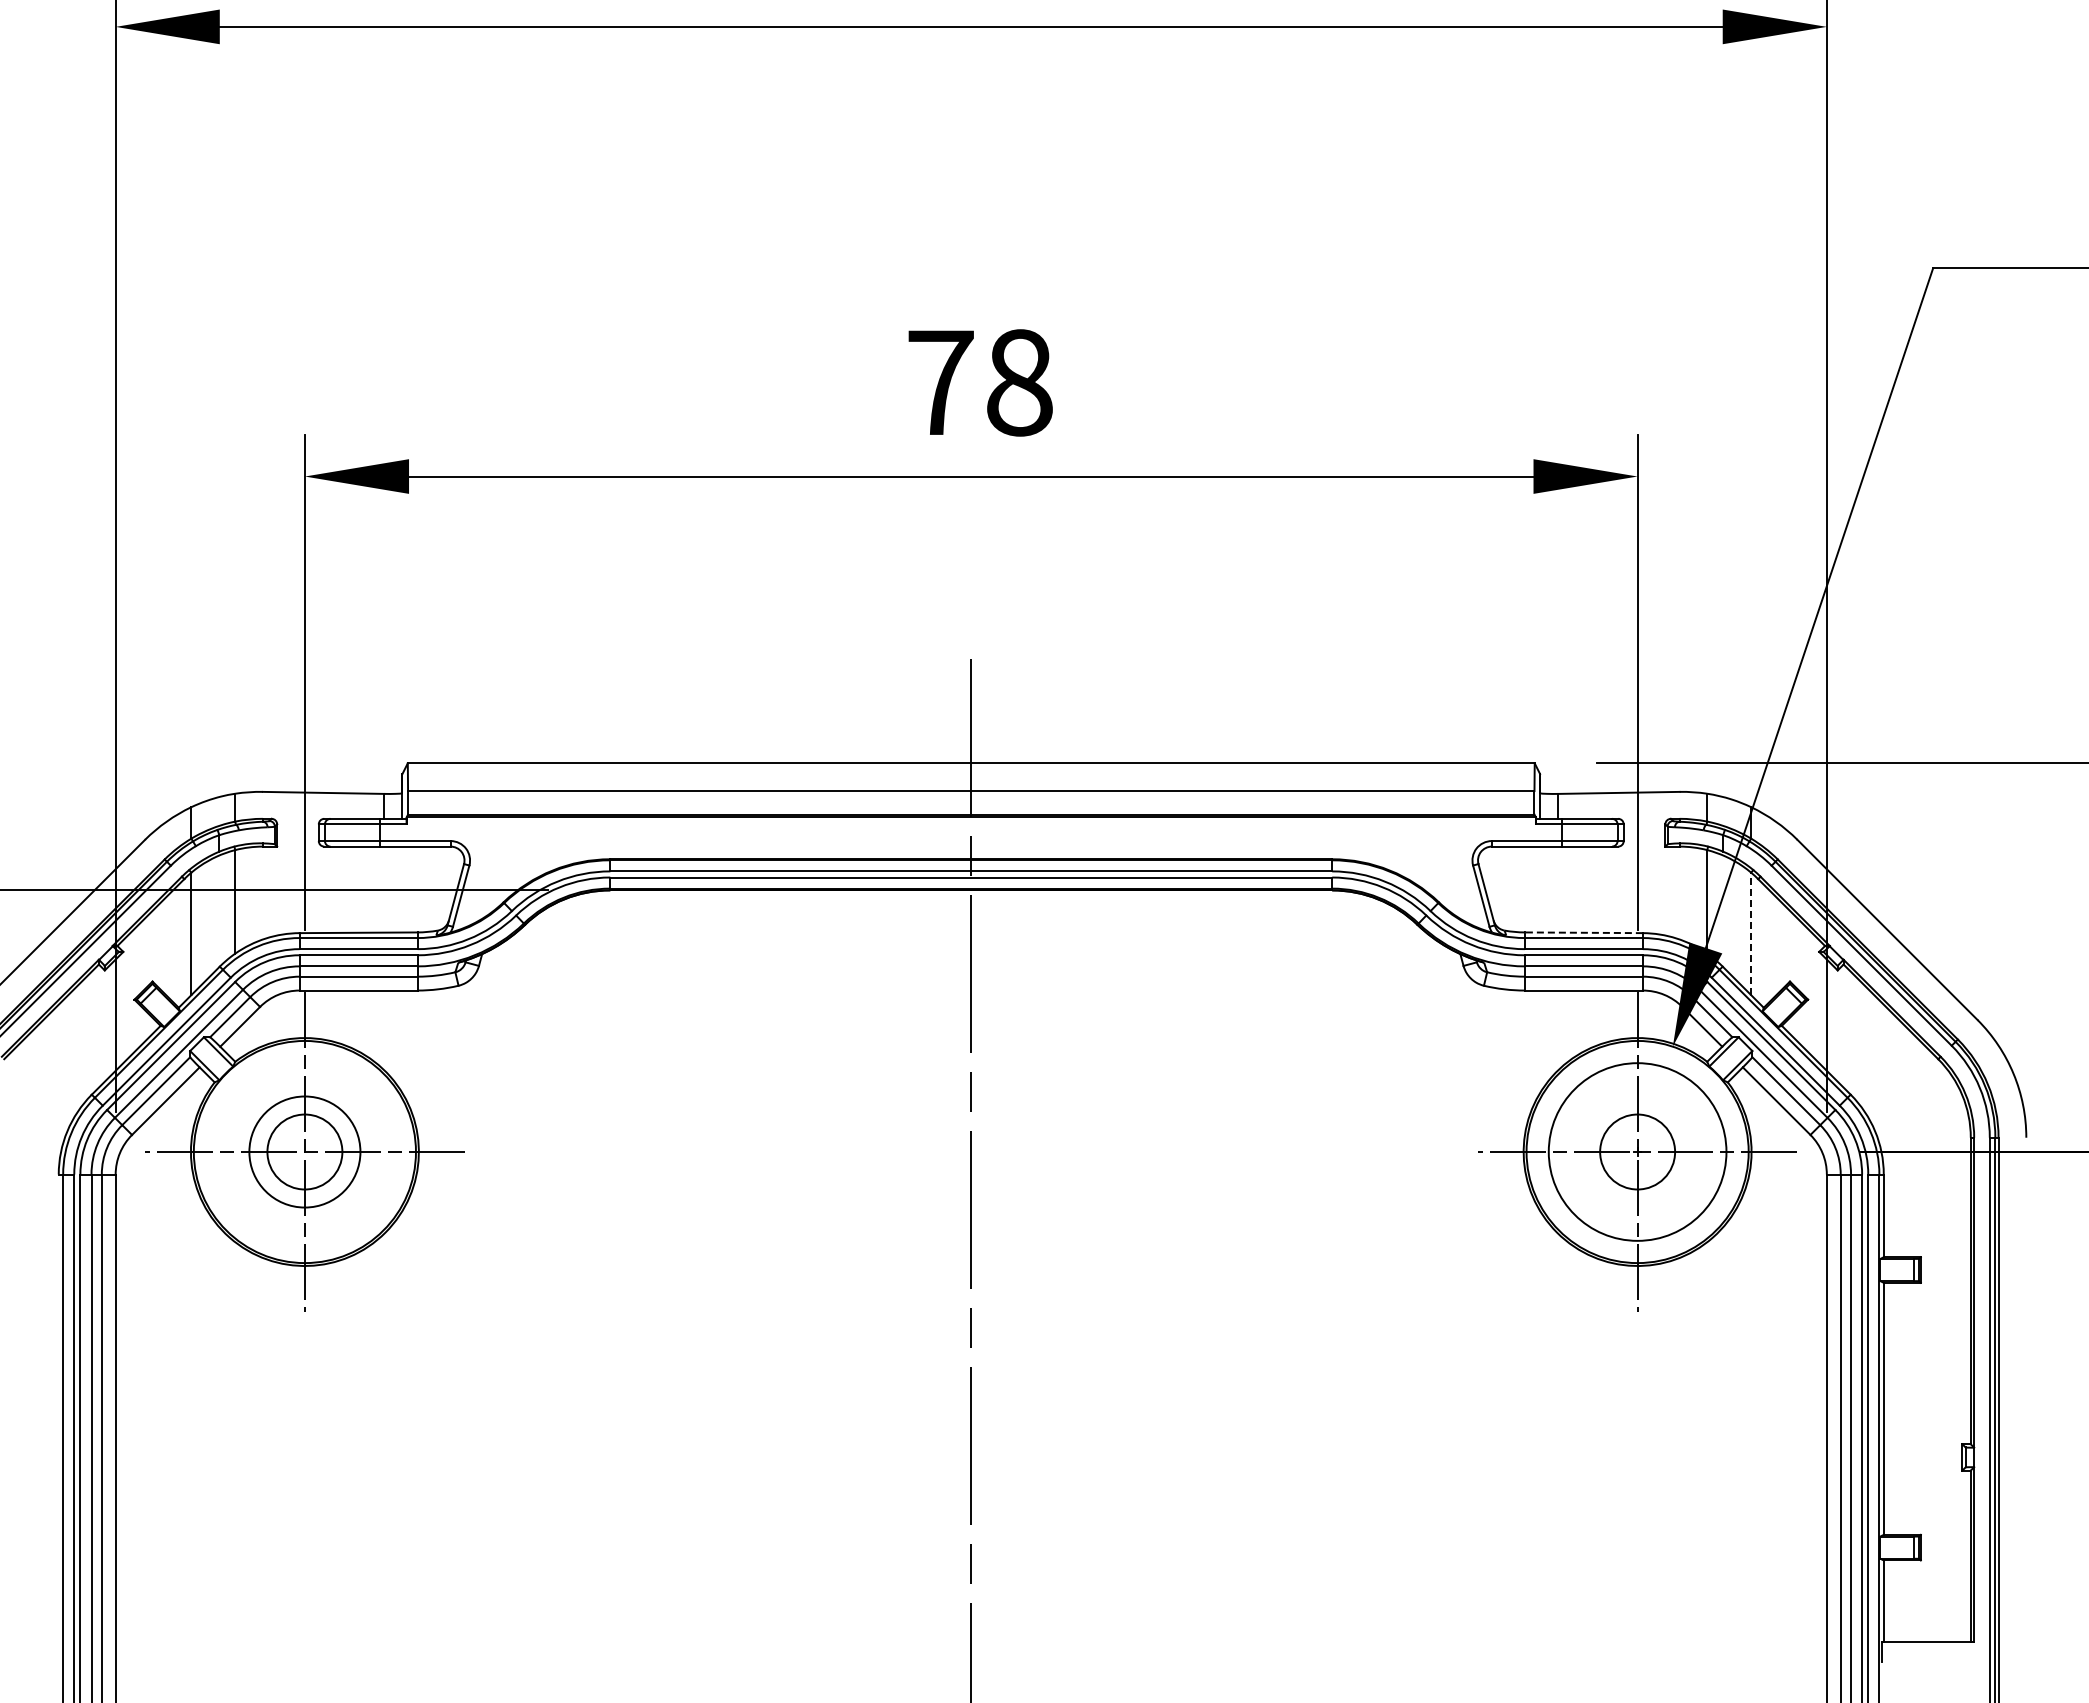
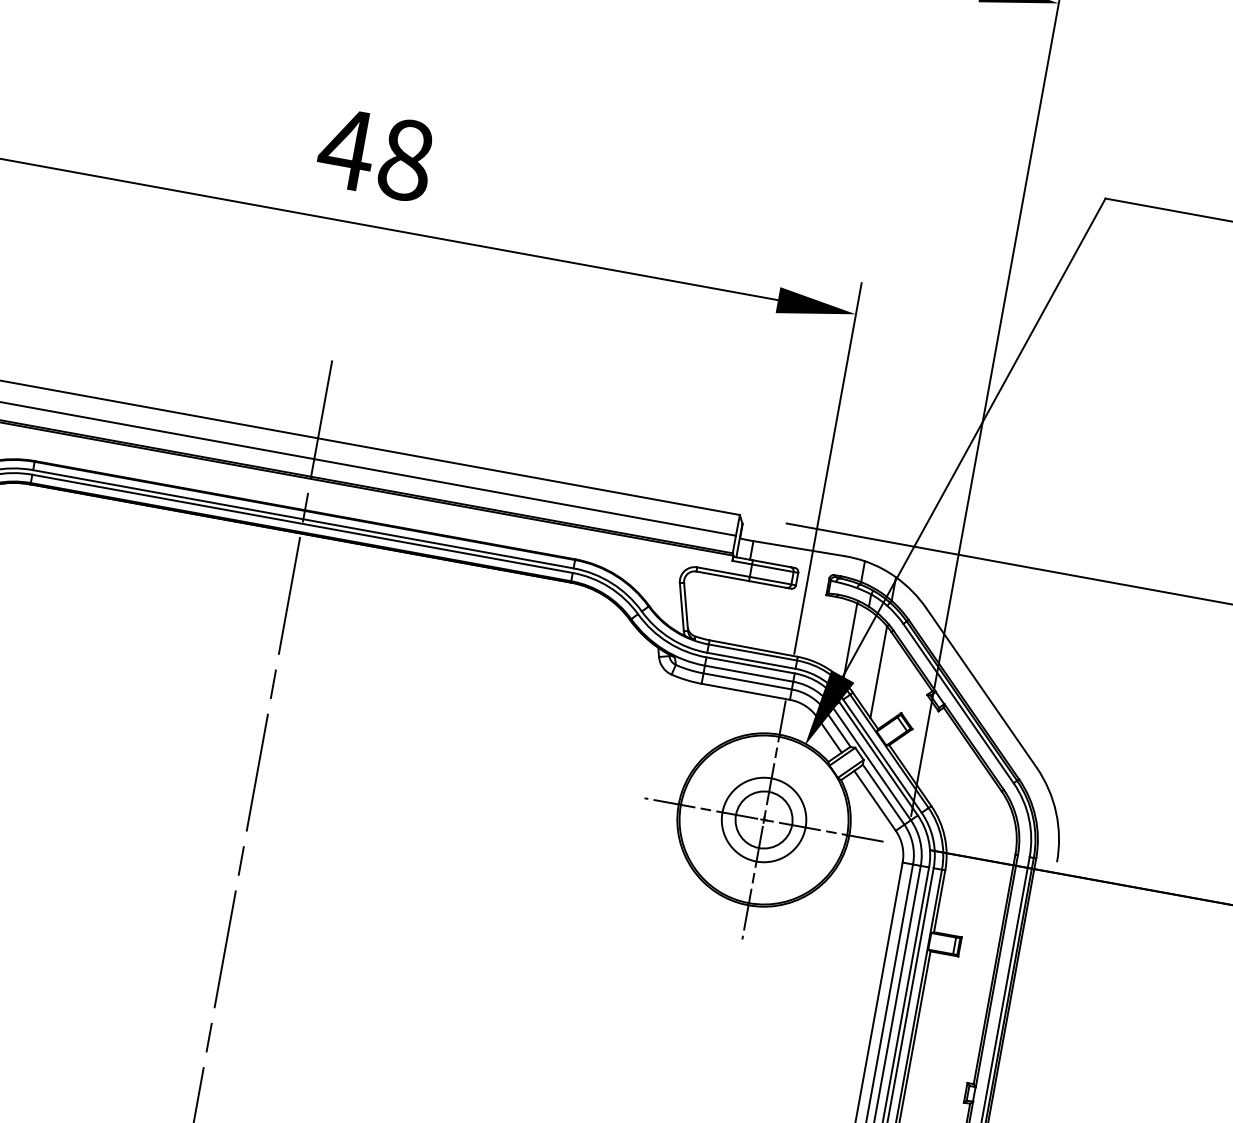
text: (940, 382) -> (346, 149), 78 -> 48
line: (1583, 932) -> (753, 648), dashed -> solid
line: (1751, 933) -> (879, 671), dashed -> solid
circle: (1637, 1151) -> (764, 819), size x0.62

